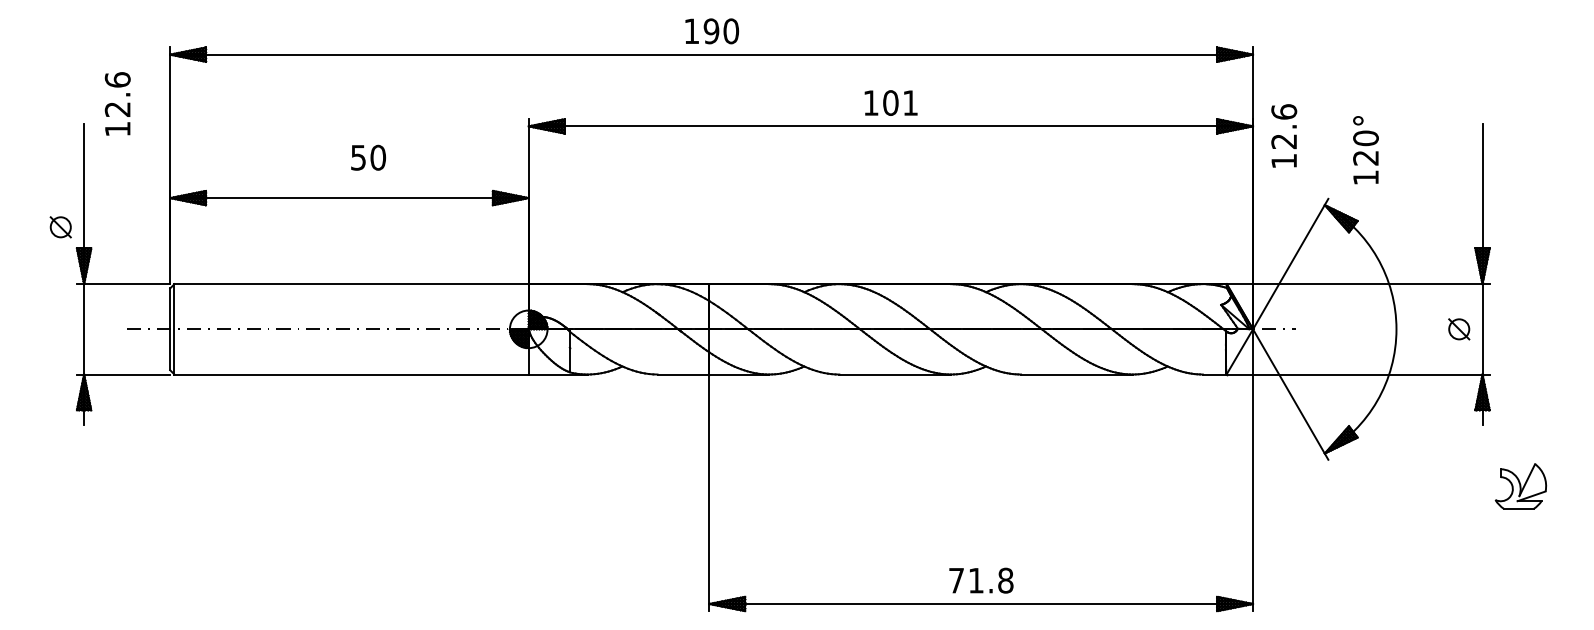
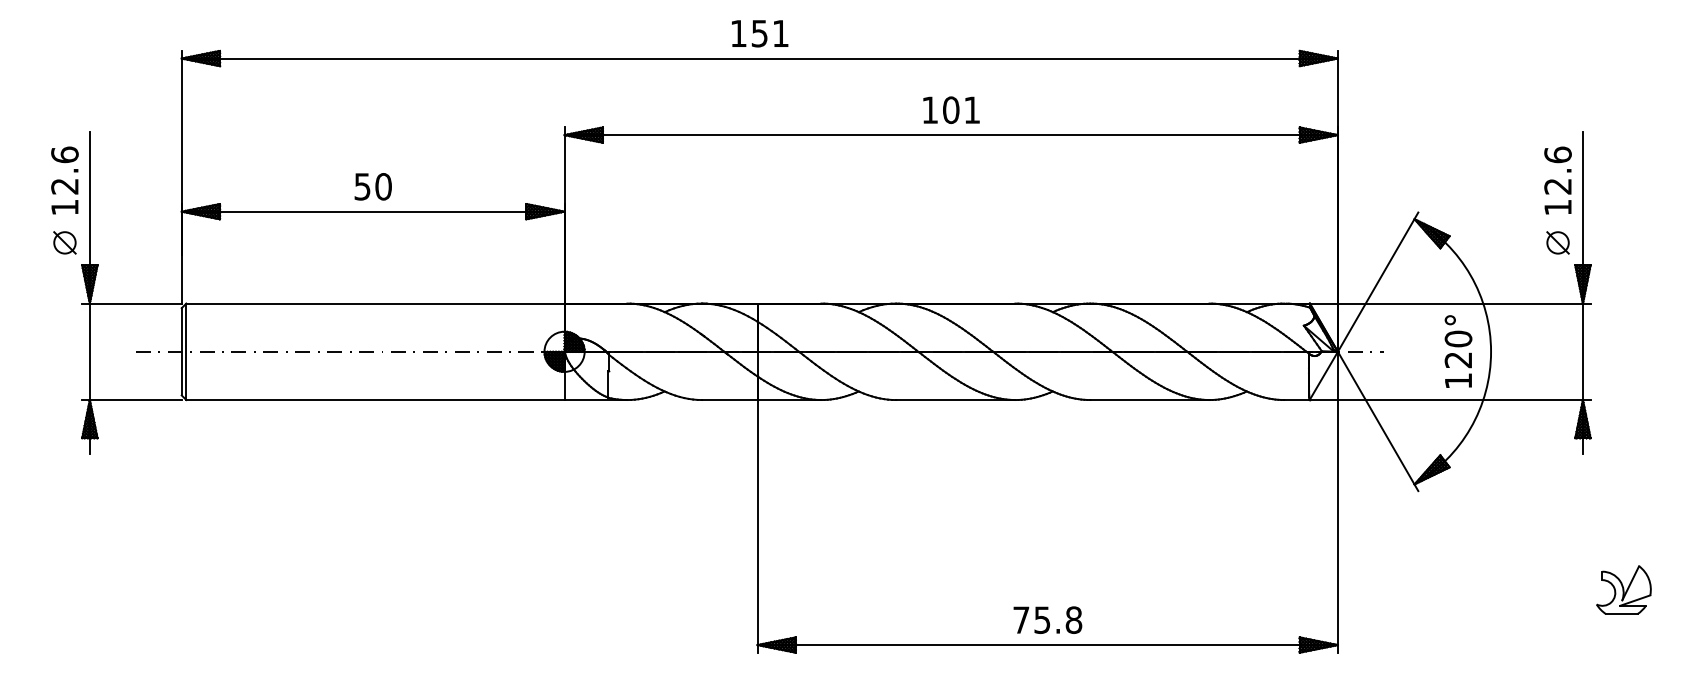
text: (721, 31) -> (770, 33), 190 -> 151
text: (117, 103) -> (64, 180), moved
text: (1284, 135) -> (1558, 180), moved
text: (1365, 150) -> (1457, 351), moved
text: (368, 157) -> (373, 186), moved
part: (1459, 329) -> (1558, 243), moved
part: (1520, 486) -> (1623, 590), moved
text: (975, 580) -> (1041, 619), 71.8 -> 75.8

